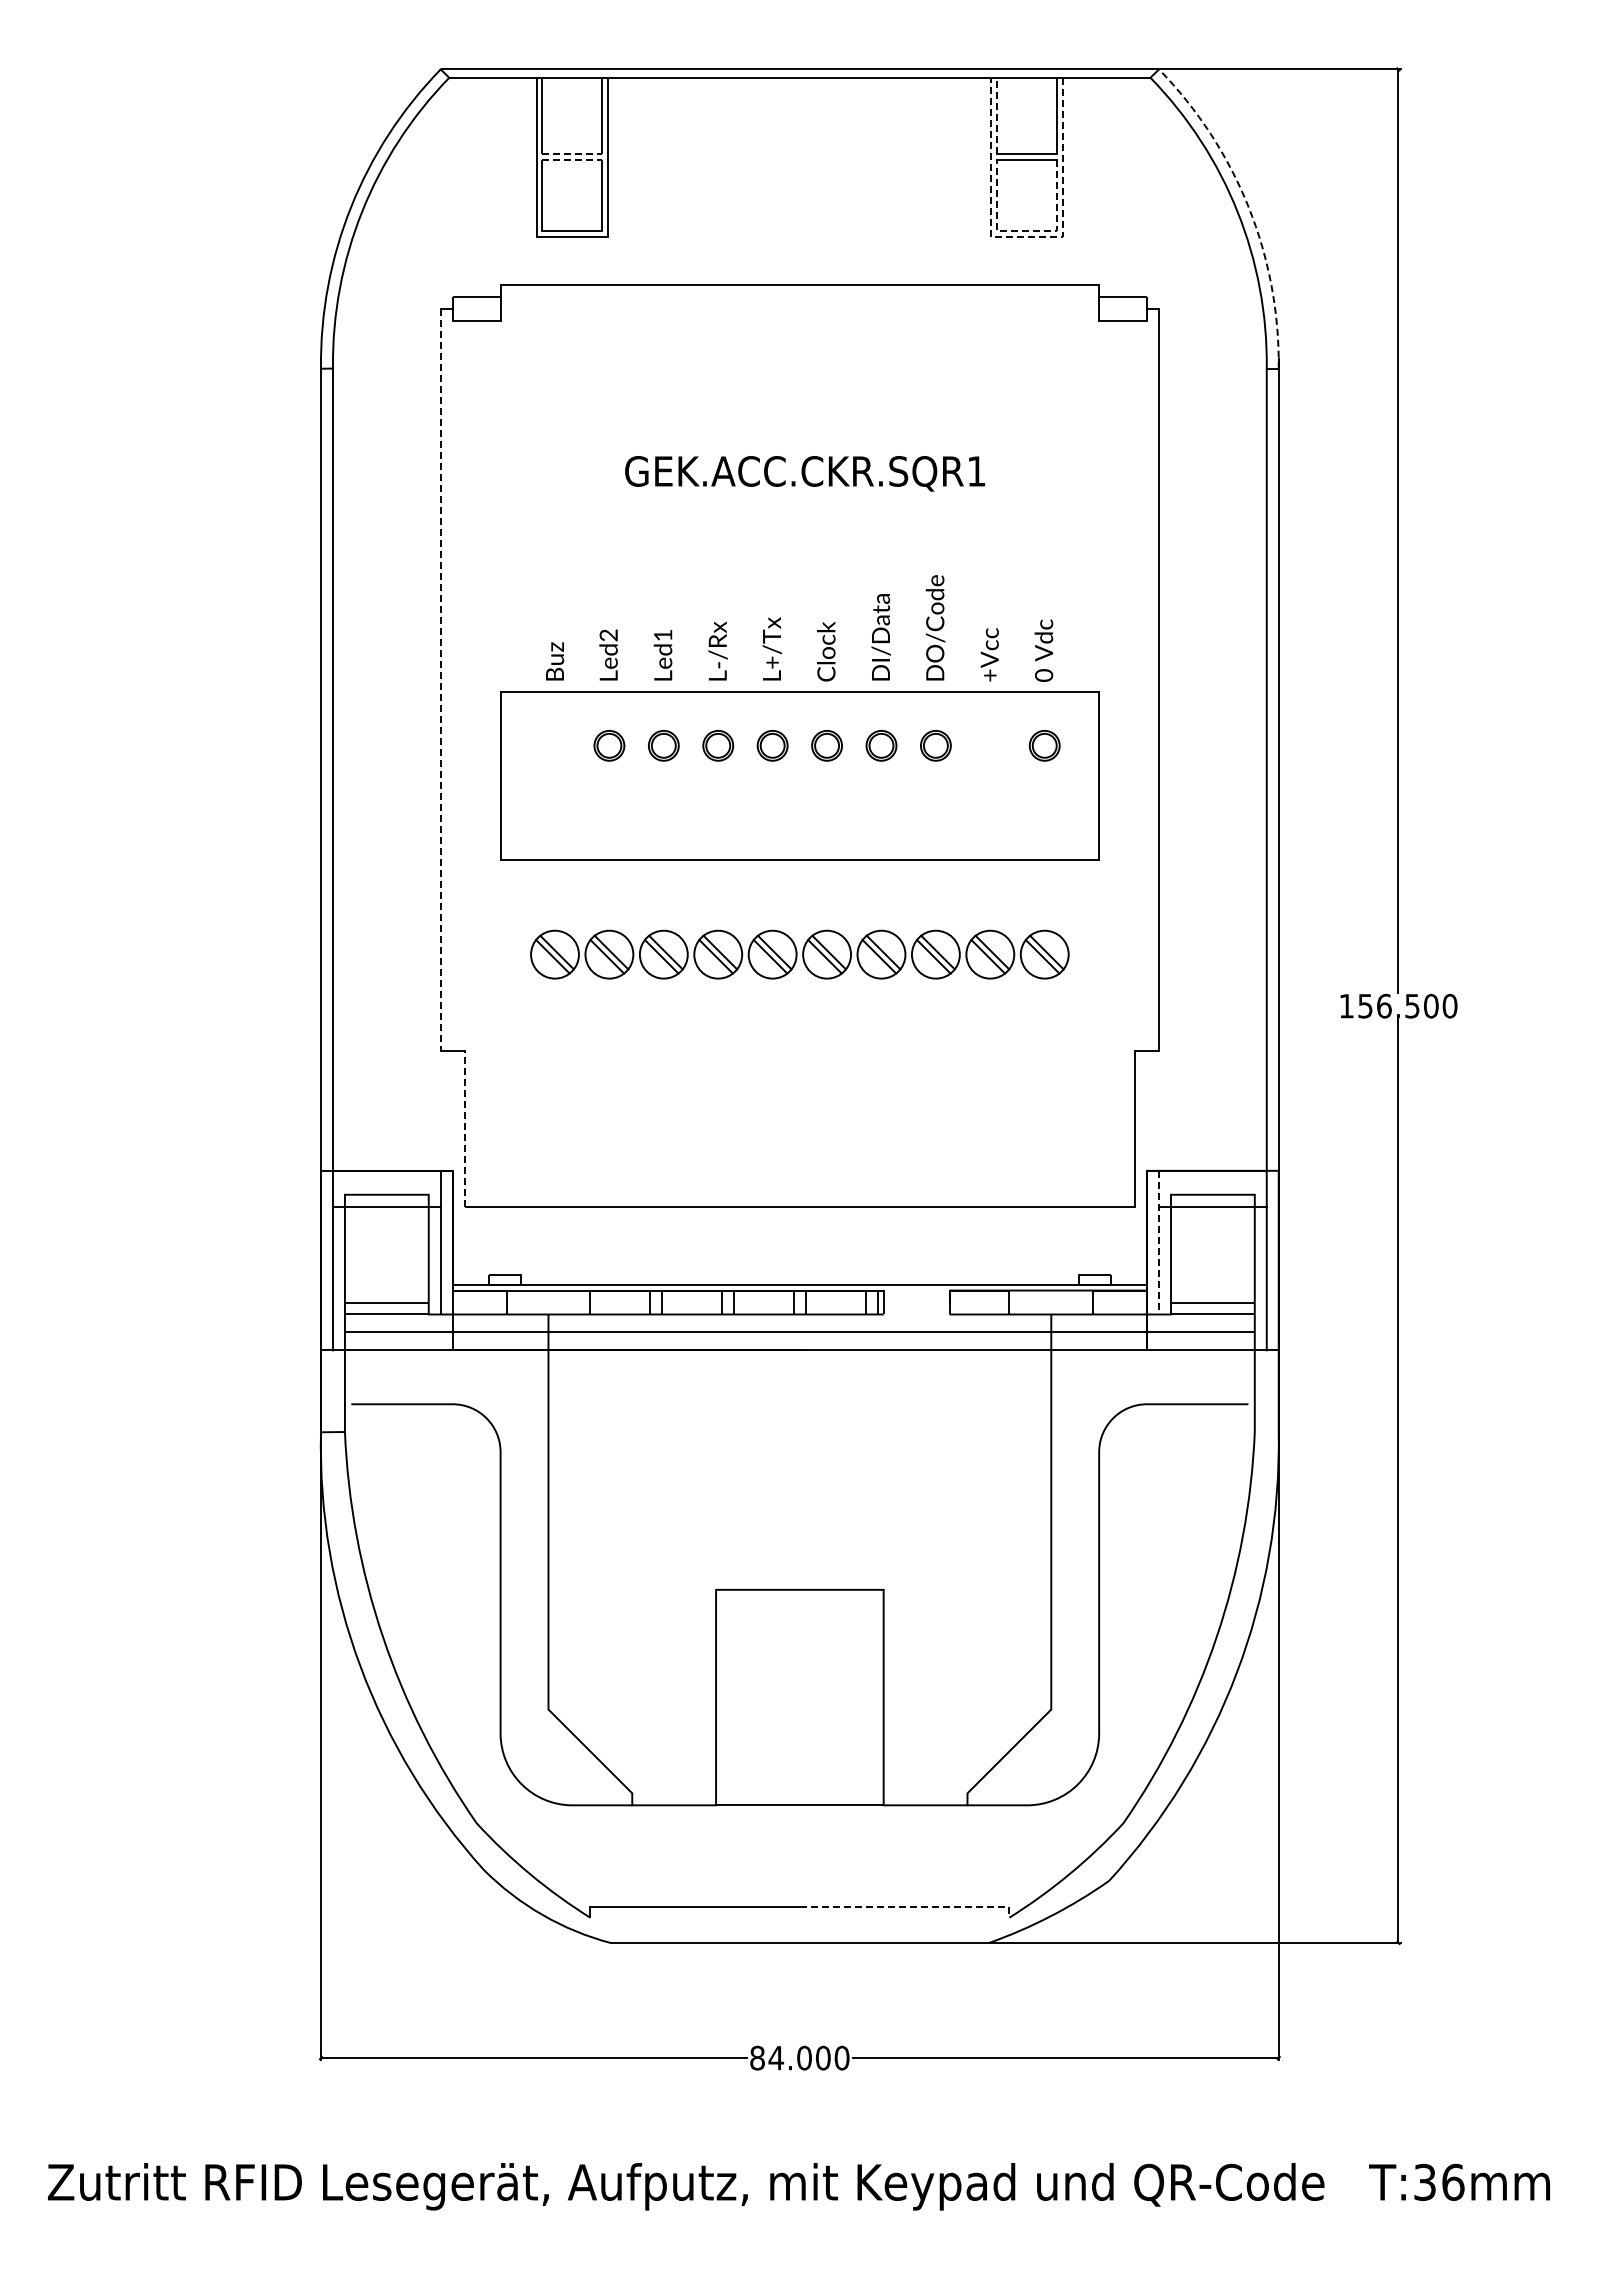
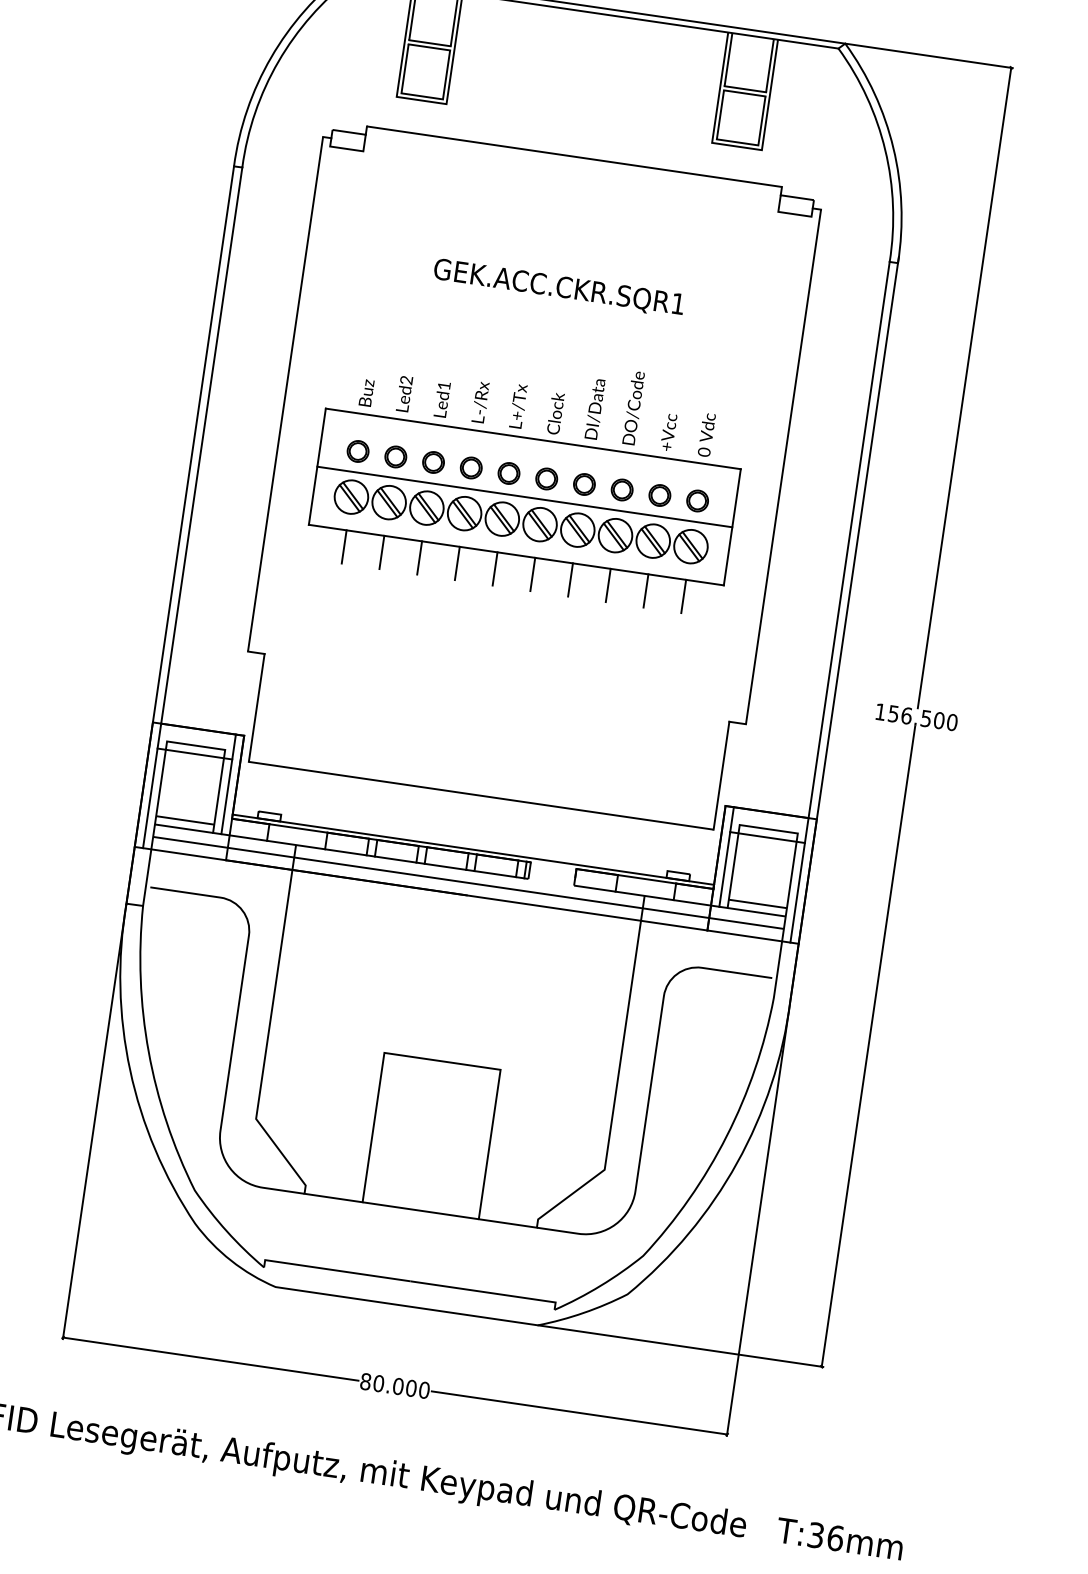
line: (997, 115) -> (728, 59), dashed -> solid
line: (572, 154) -> (430, 43), dashed -> solid
line: (572, 160) -> (429, 47), dashed -> solid
arc: (1248, 207) -> (893, 148), dashed -> solid
line: (1027, 231) -> (737, 142), dashed -> solid
line: (1027, 237) -> (737, 146), dashed -> solid
line: (440, 680) -> (285, 394), dashed -> solid
part: (554, 745) -> (357, 451), added
part: (990, 745) -> (660, 495), added
line: (799, 775) -> (524, 496), added
line: (555, 883) -> (344, 546), added
line: (609, 883) -> (381, 552), added
line: (663, 883) -> (419, 557), added
line: (718, 883) -> (457, 563), added
line: (772, 883) -> (494, 568), added
line: (827, 883) -> (533, 574), added
line: (881, 883) -> (570, 579), added
line: (935, 883) -> (607, 585), added
line: (990, 883) -> (646, 590), added
line: (1044, 883) -> (683, 596), added
part: (799, 954) -> (520, 521), moved
line: (464, 1128) -> (256, 707), dashed -> solid
line: (1159, 1242) -> (726, 856), dashed -> solid
line: (910, 1907) -> (487, 1292), dashed -> solid
text: (776, 2057) -> (379, 1383), 84.000 -> 80.000

